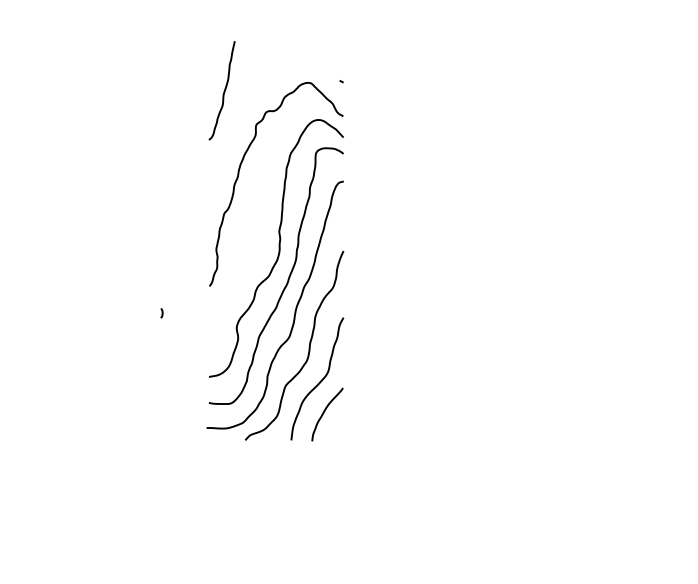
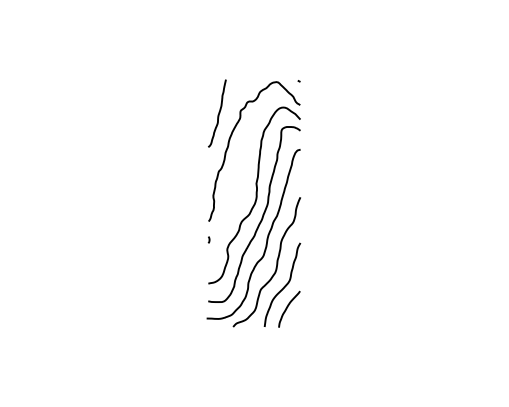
curve: (223, 90) -> (218, 113), moved
curve: (161, 312) -> (208, 239), moved

